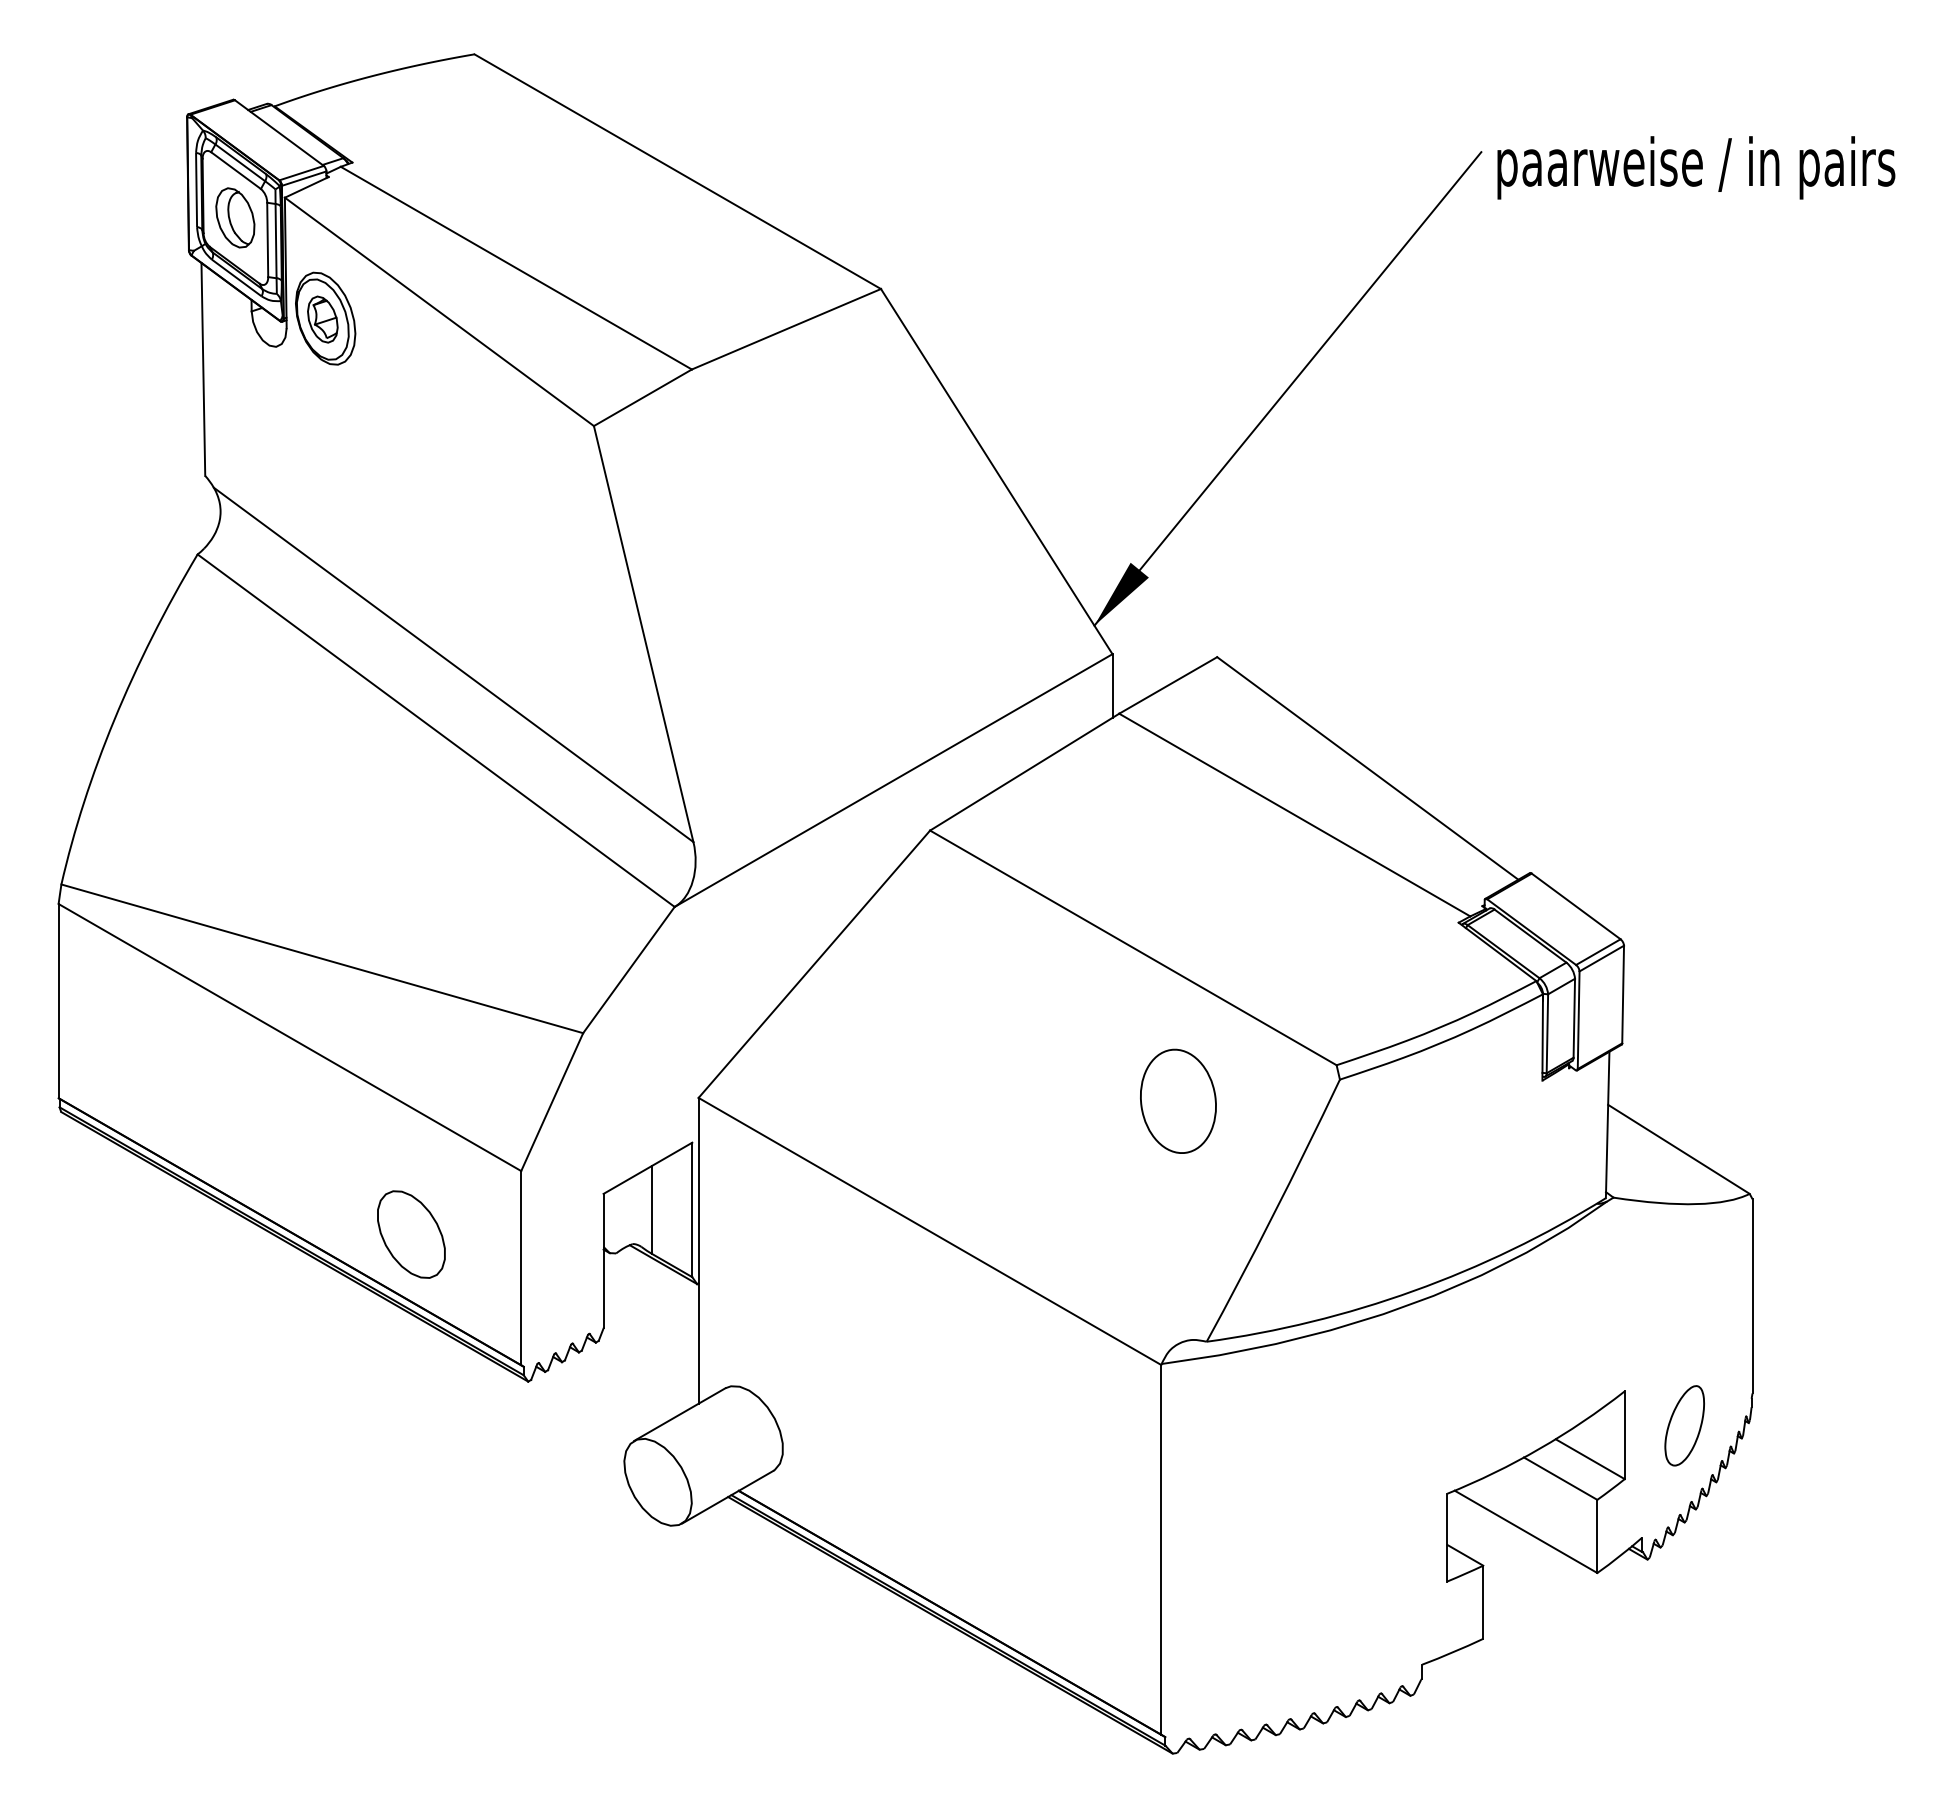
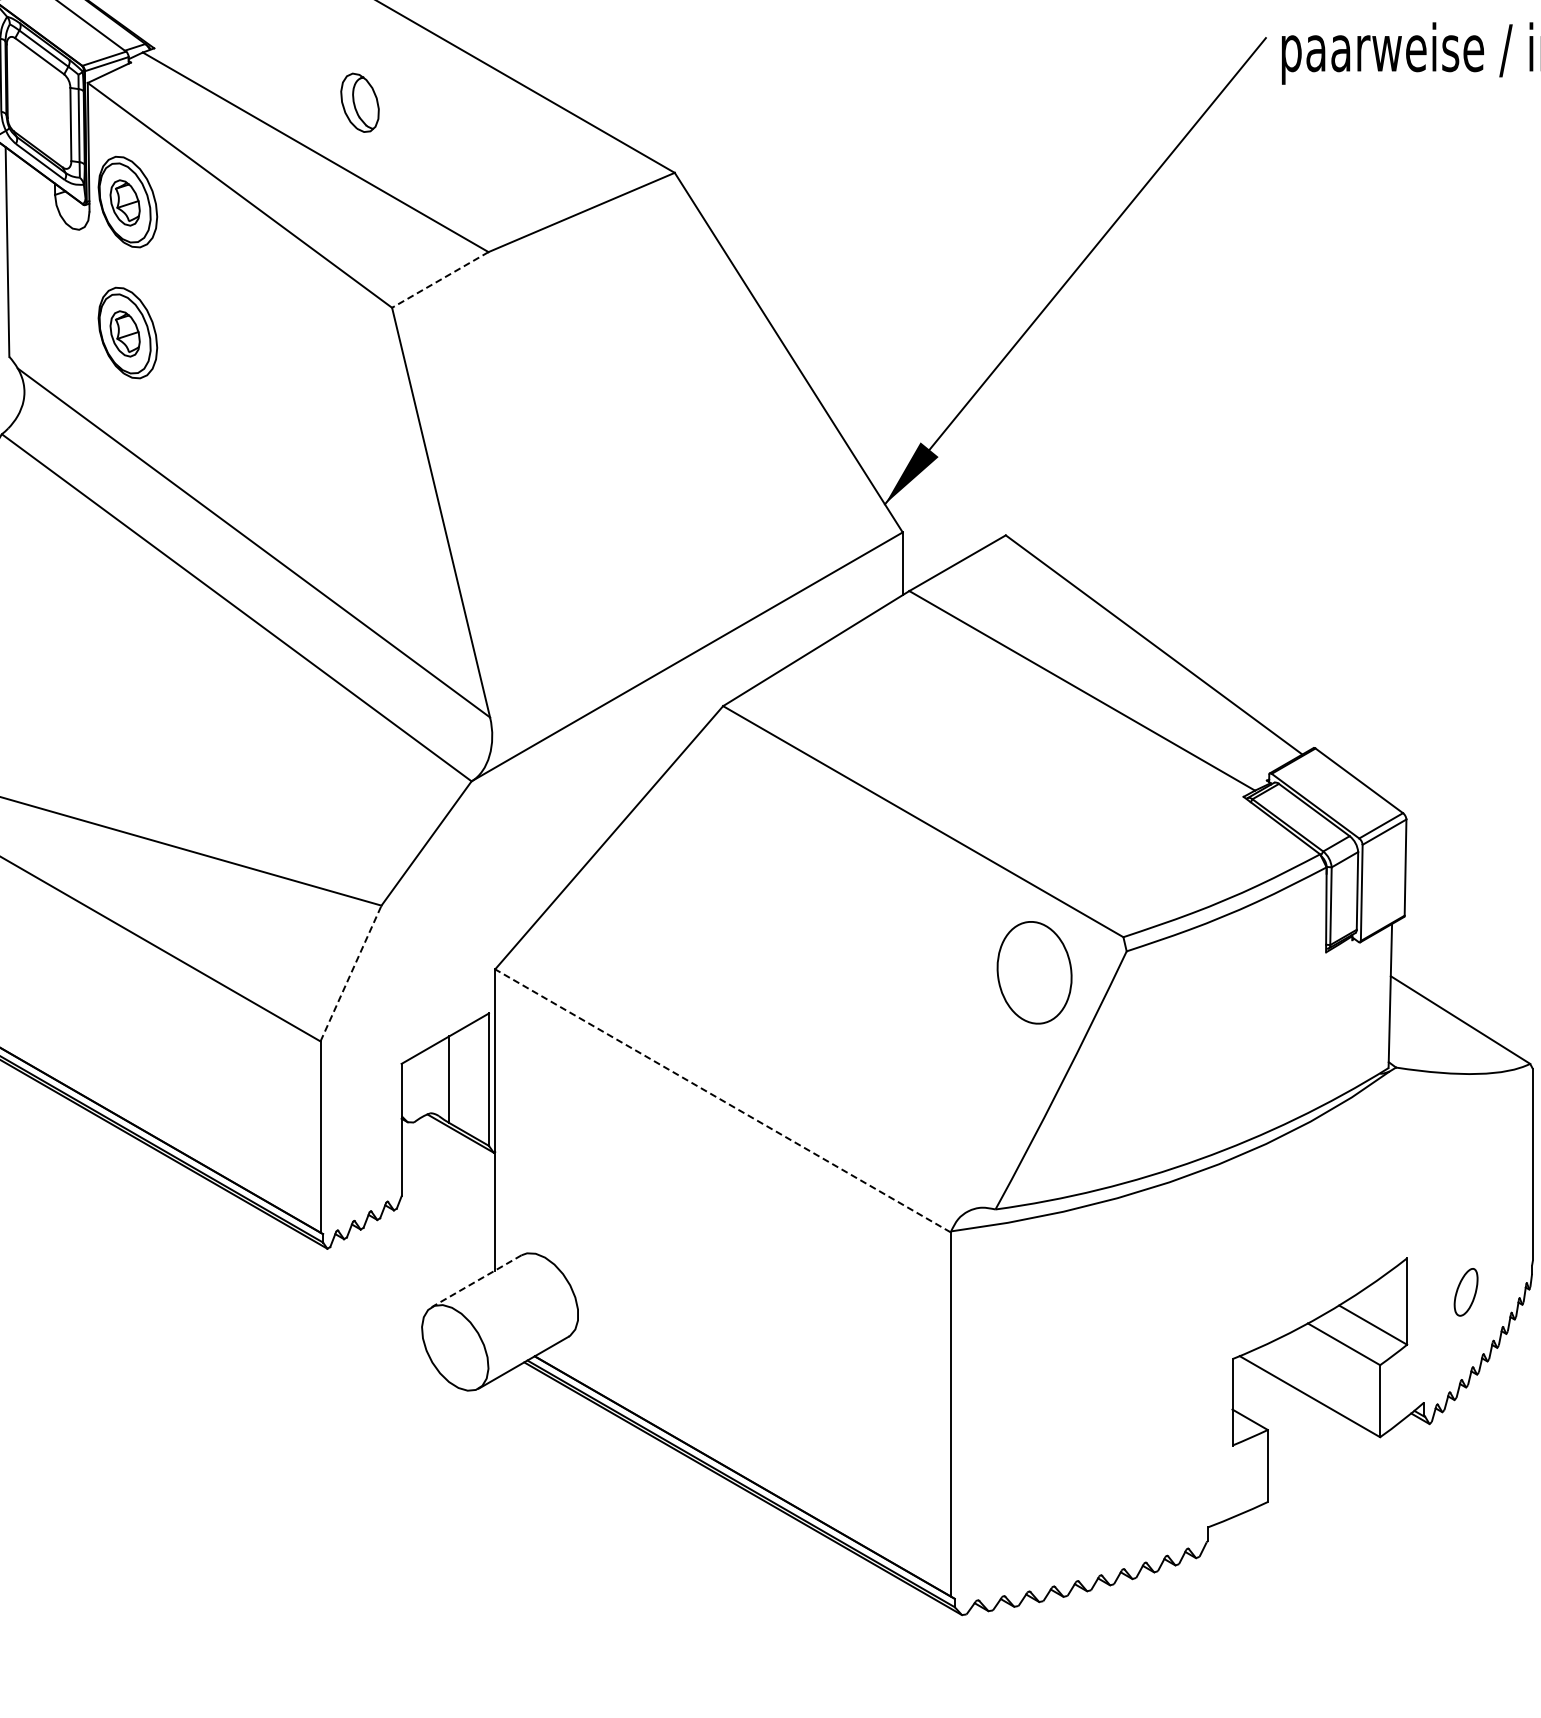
part: (235, 217) -> (360, 102), moved
line: (642, 397) -> (439, 279), solid -> dashed
part: (325, 451) -> (127, 332), added
part: (1178, 1100) -> (1034, 971), moved
line: (552, 1102) -> (351, 973), solid -> dashed
line: (929, 1231) -> (722, 1100), solid -> dashed
part: (411, 1234) -> (212, 1103), removed
line: (679, 1414) -> (476, 1281), solid -> dashed
part: (1684, 1425) -> (1465, 1291), size x0.6

